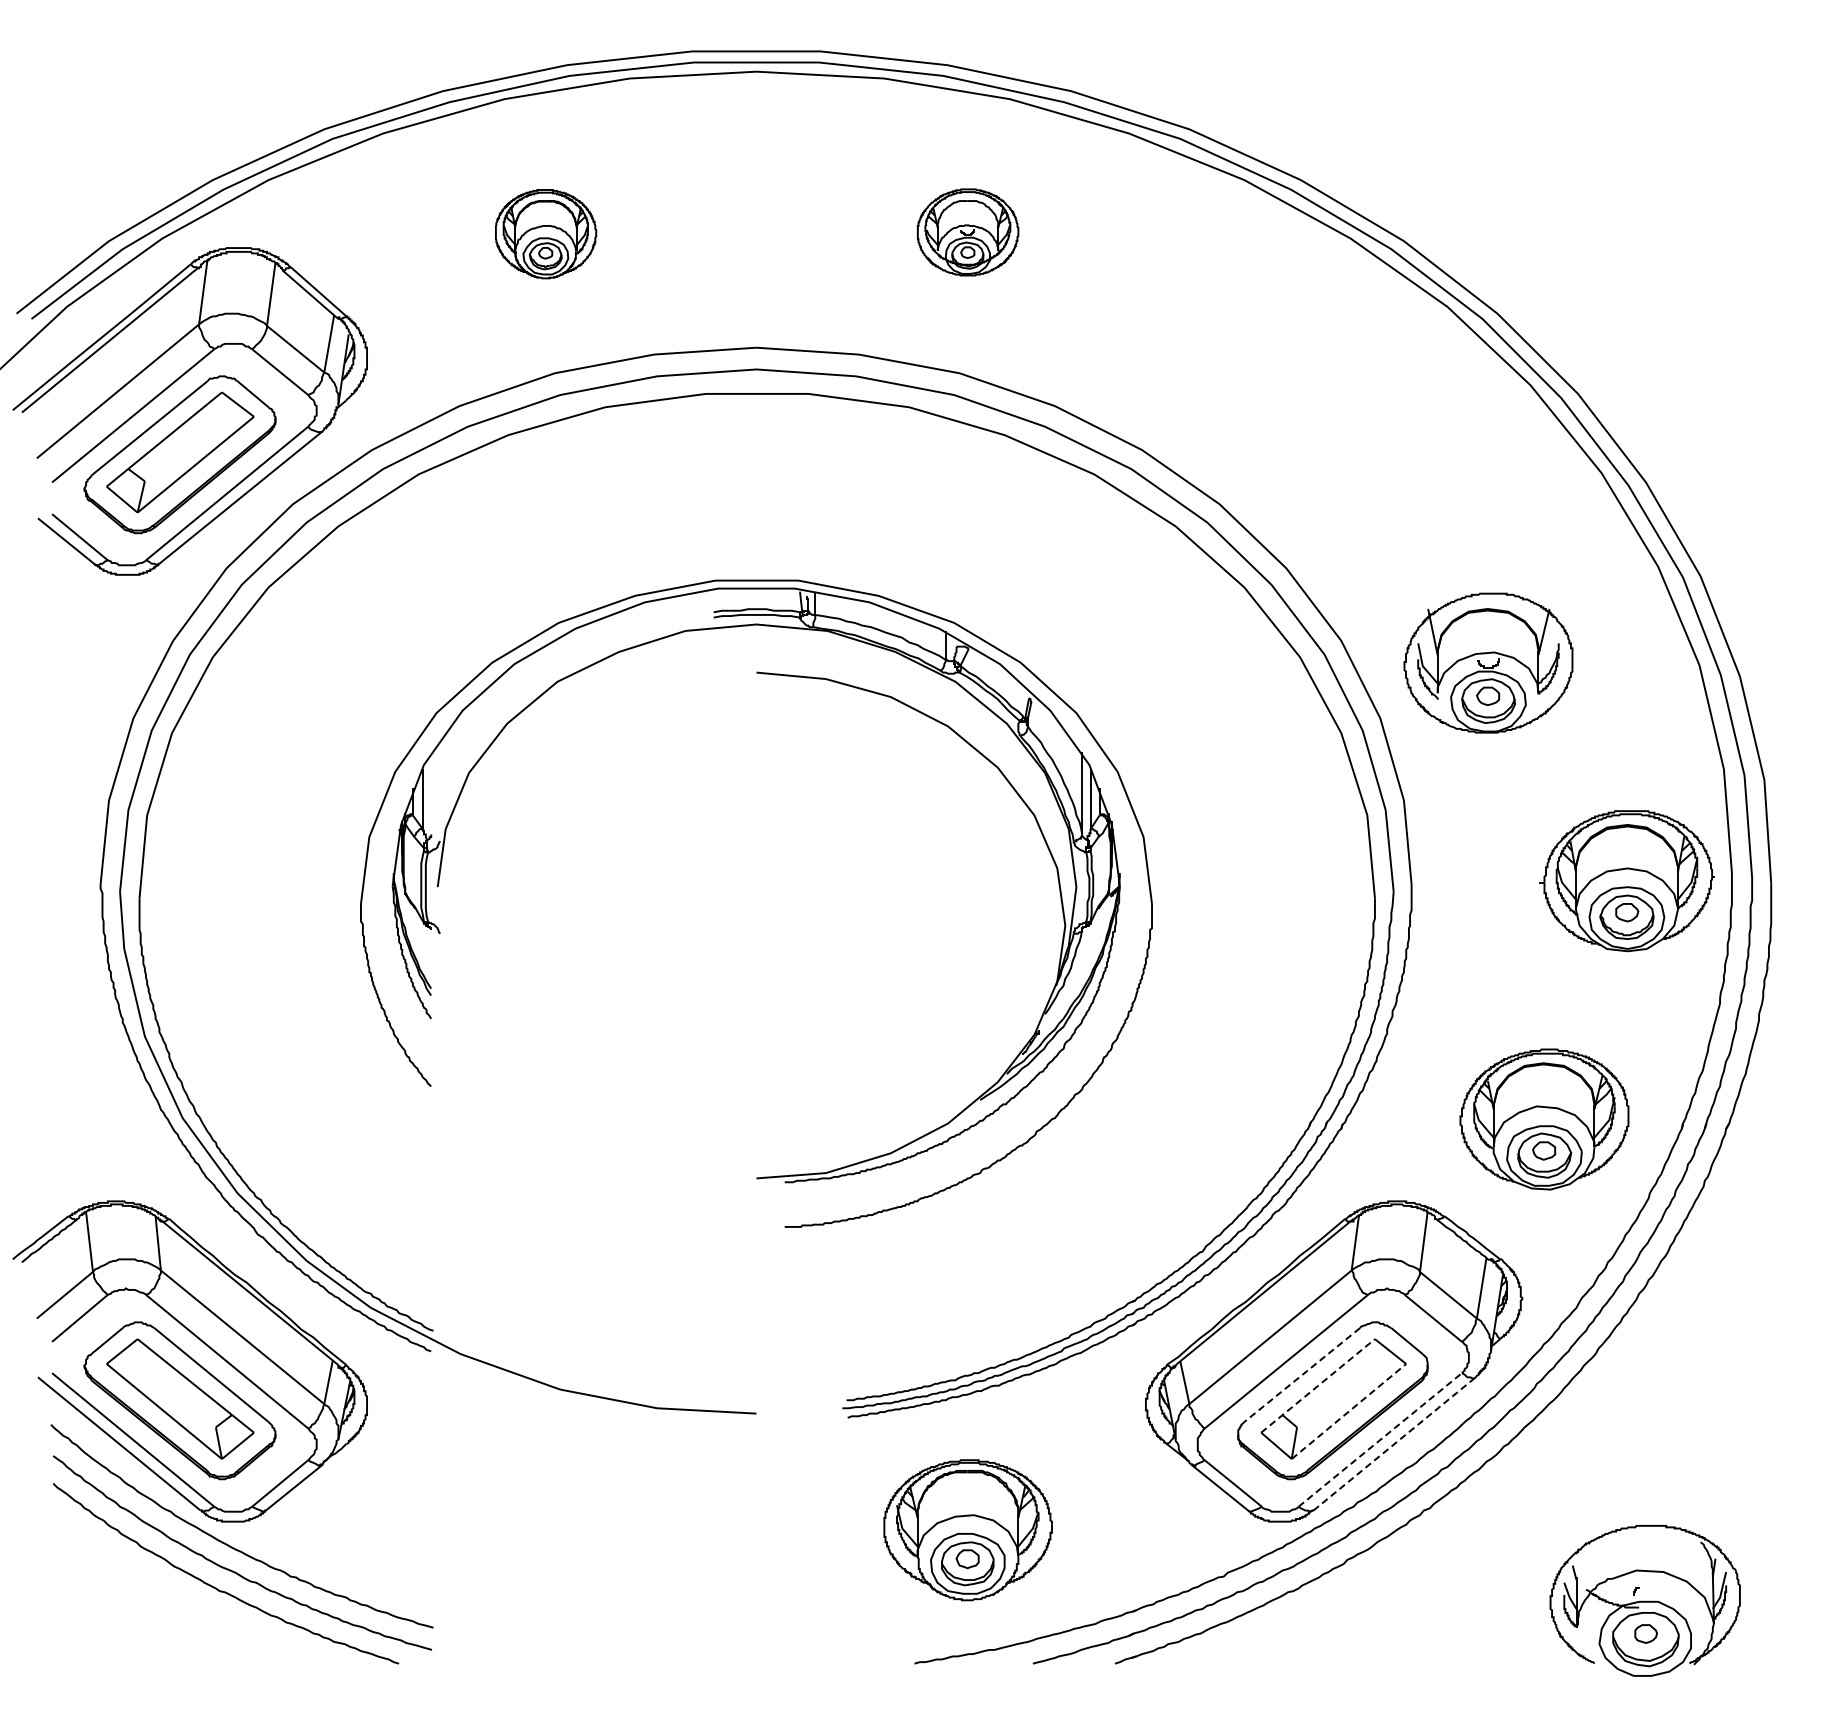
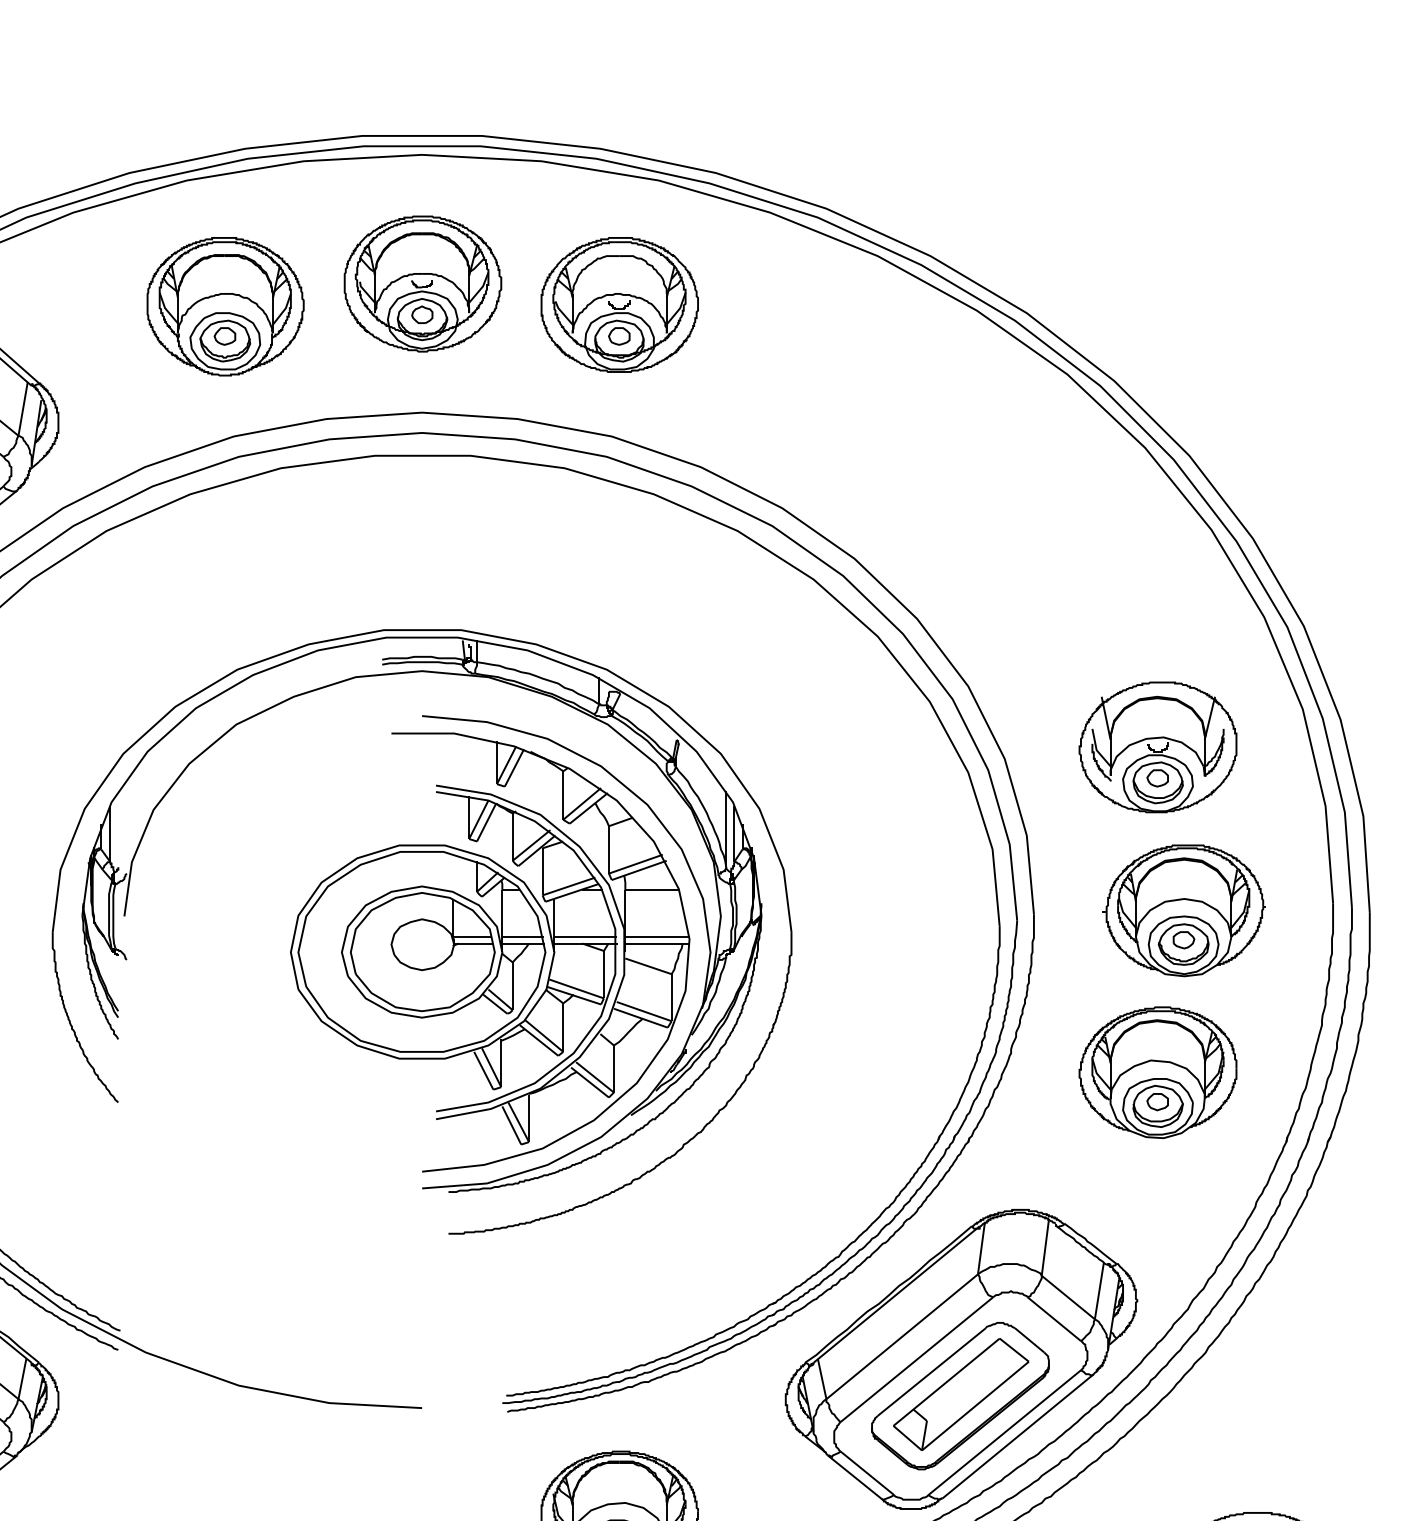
part: (757, 209) -> (423, 283), added
part: (967, 232) -> (619, 305), size x1.67
part: (545, 233) -> (225, 305), size x1.67
part: (1488, 662) -> (1158, 746), moved
part: (1626, 881) -> (1183, 911), moved
part: (829, 925) -> (490, 952), added
part: (1544, 1119) -> (1158, 1072), moved
line: (1301, 1375) -> (931, 1372), dashed -> solid
line: (1318, 1385) -> (946, 1381), dashed -> solid
line: (1349, 1411) -> (975, 1406), dashed -> solid
line: (1380, 1439) -> (1004, 1432), dashed -> solid
line: (1394, 1443) -> (1017, 1435), dashed -> solid

